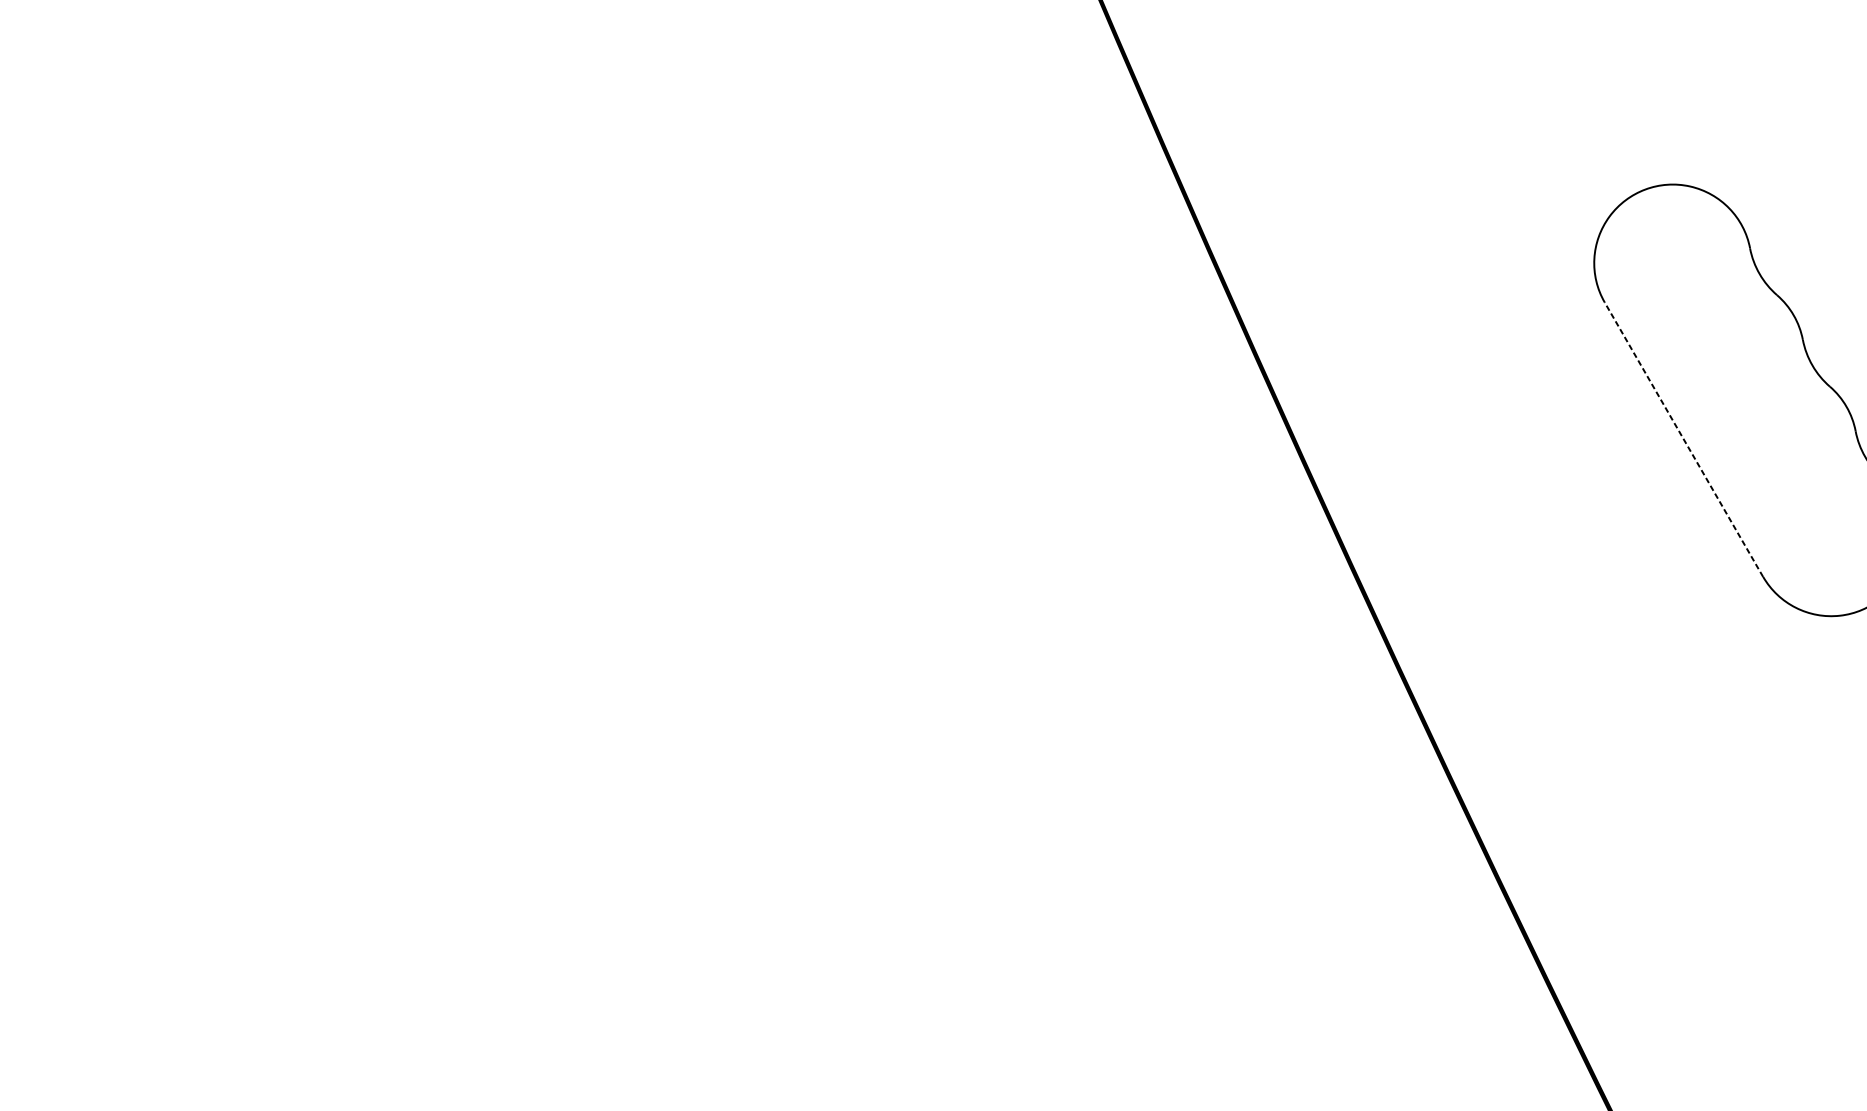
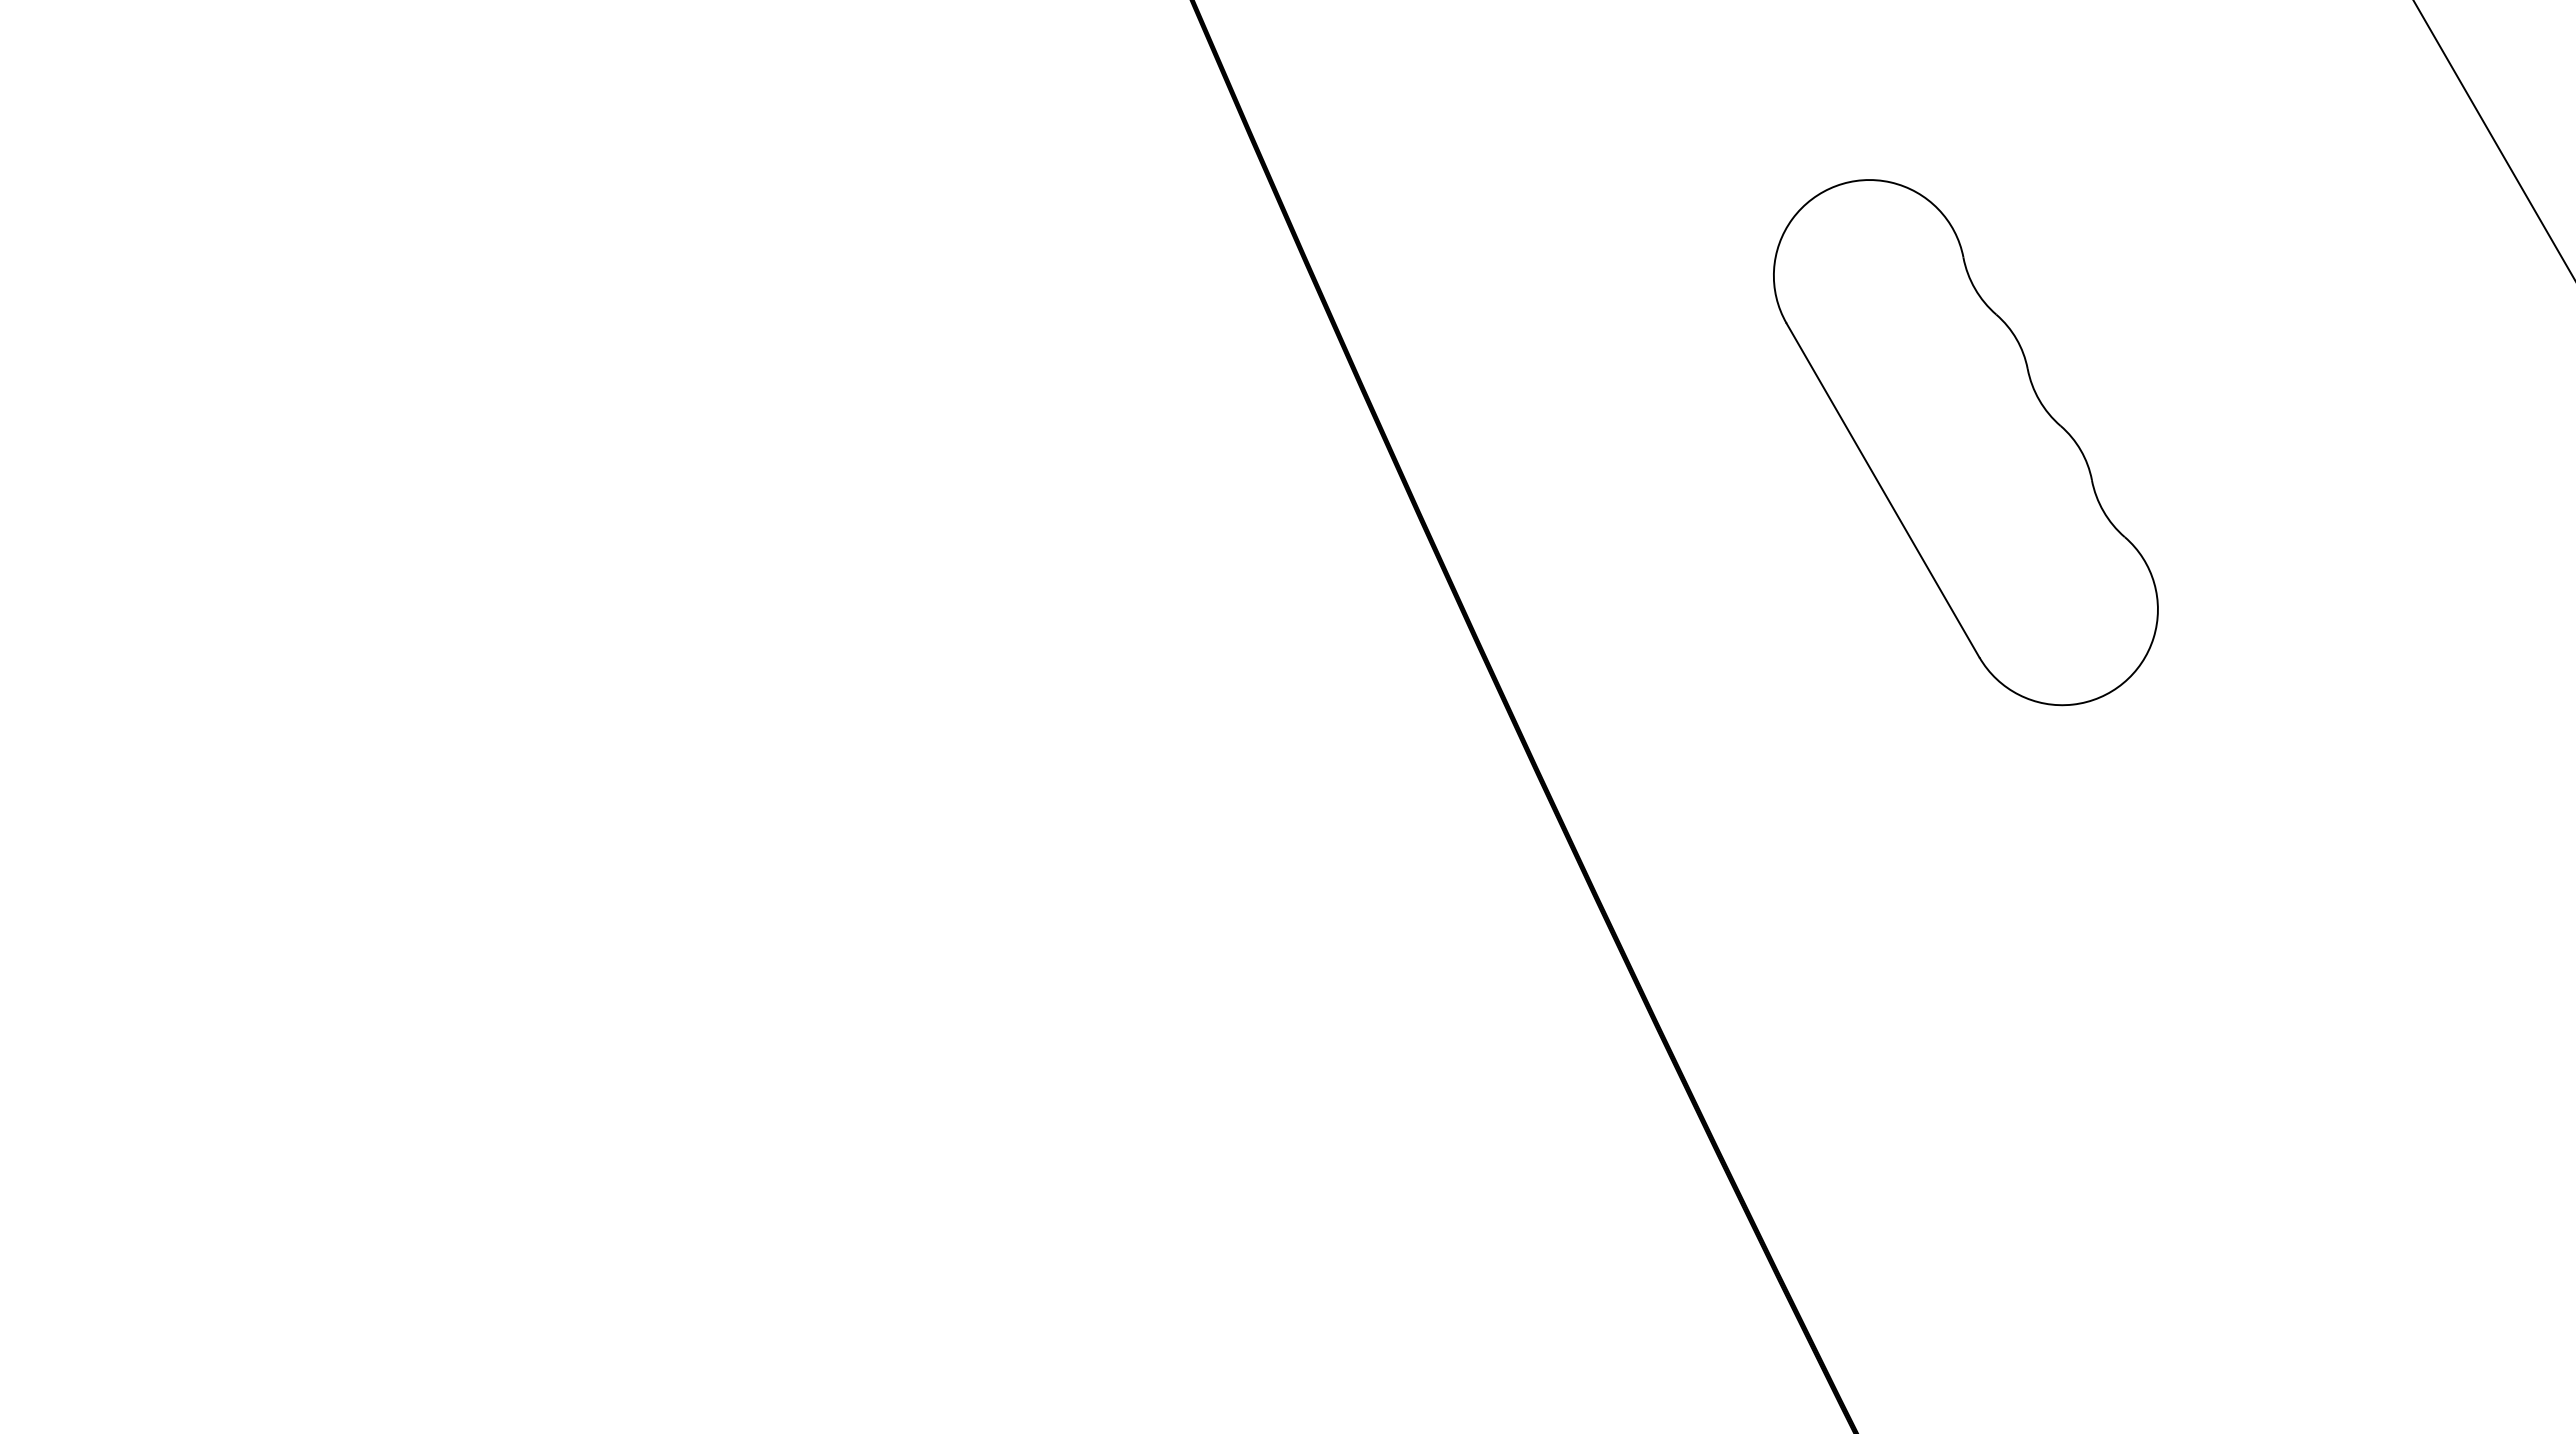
line: (1683, 439) -> (1882, 490), dashed -> solid

